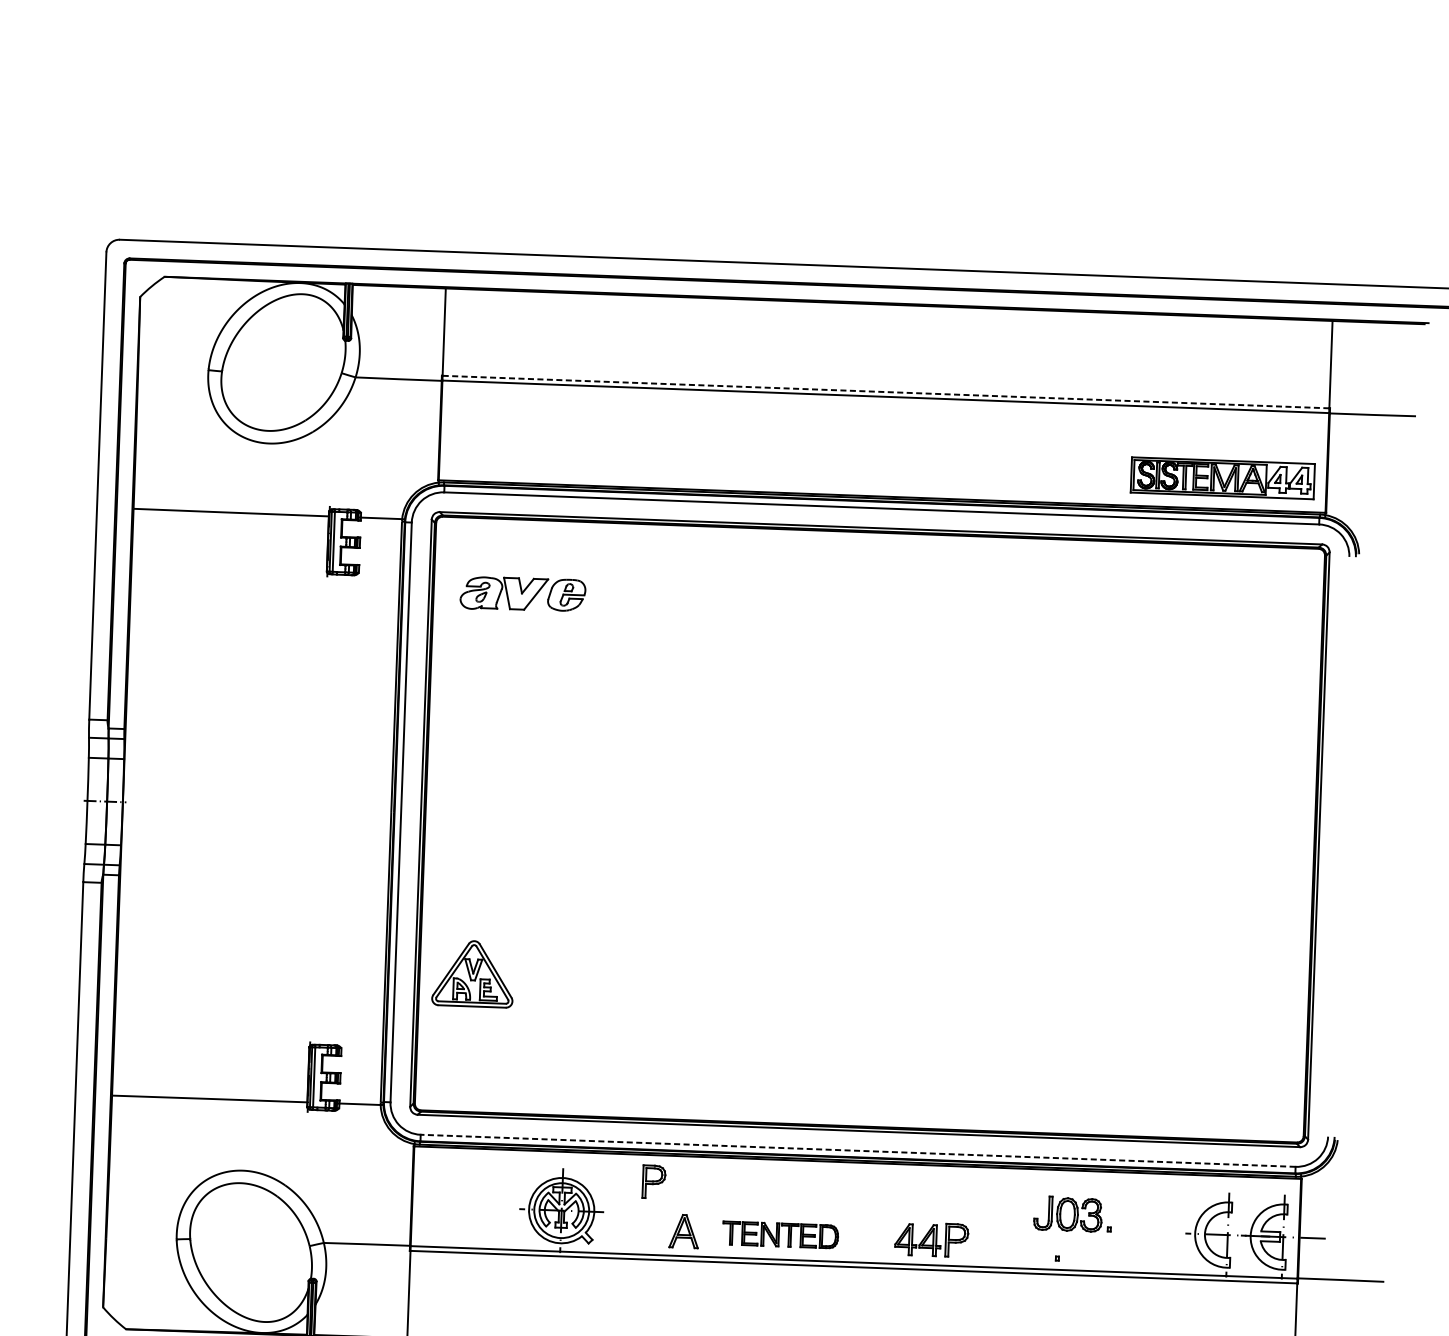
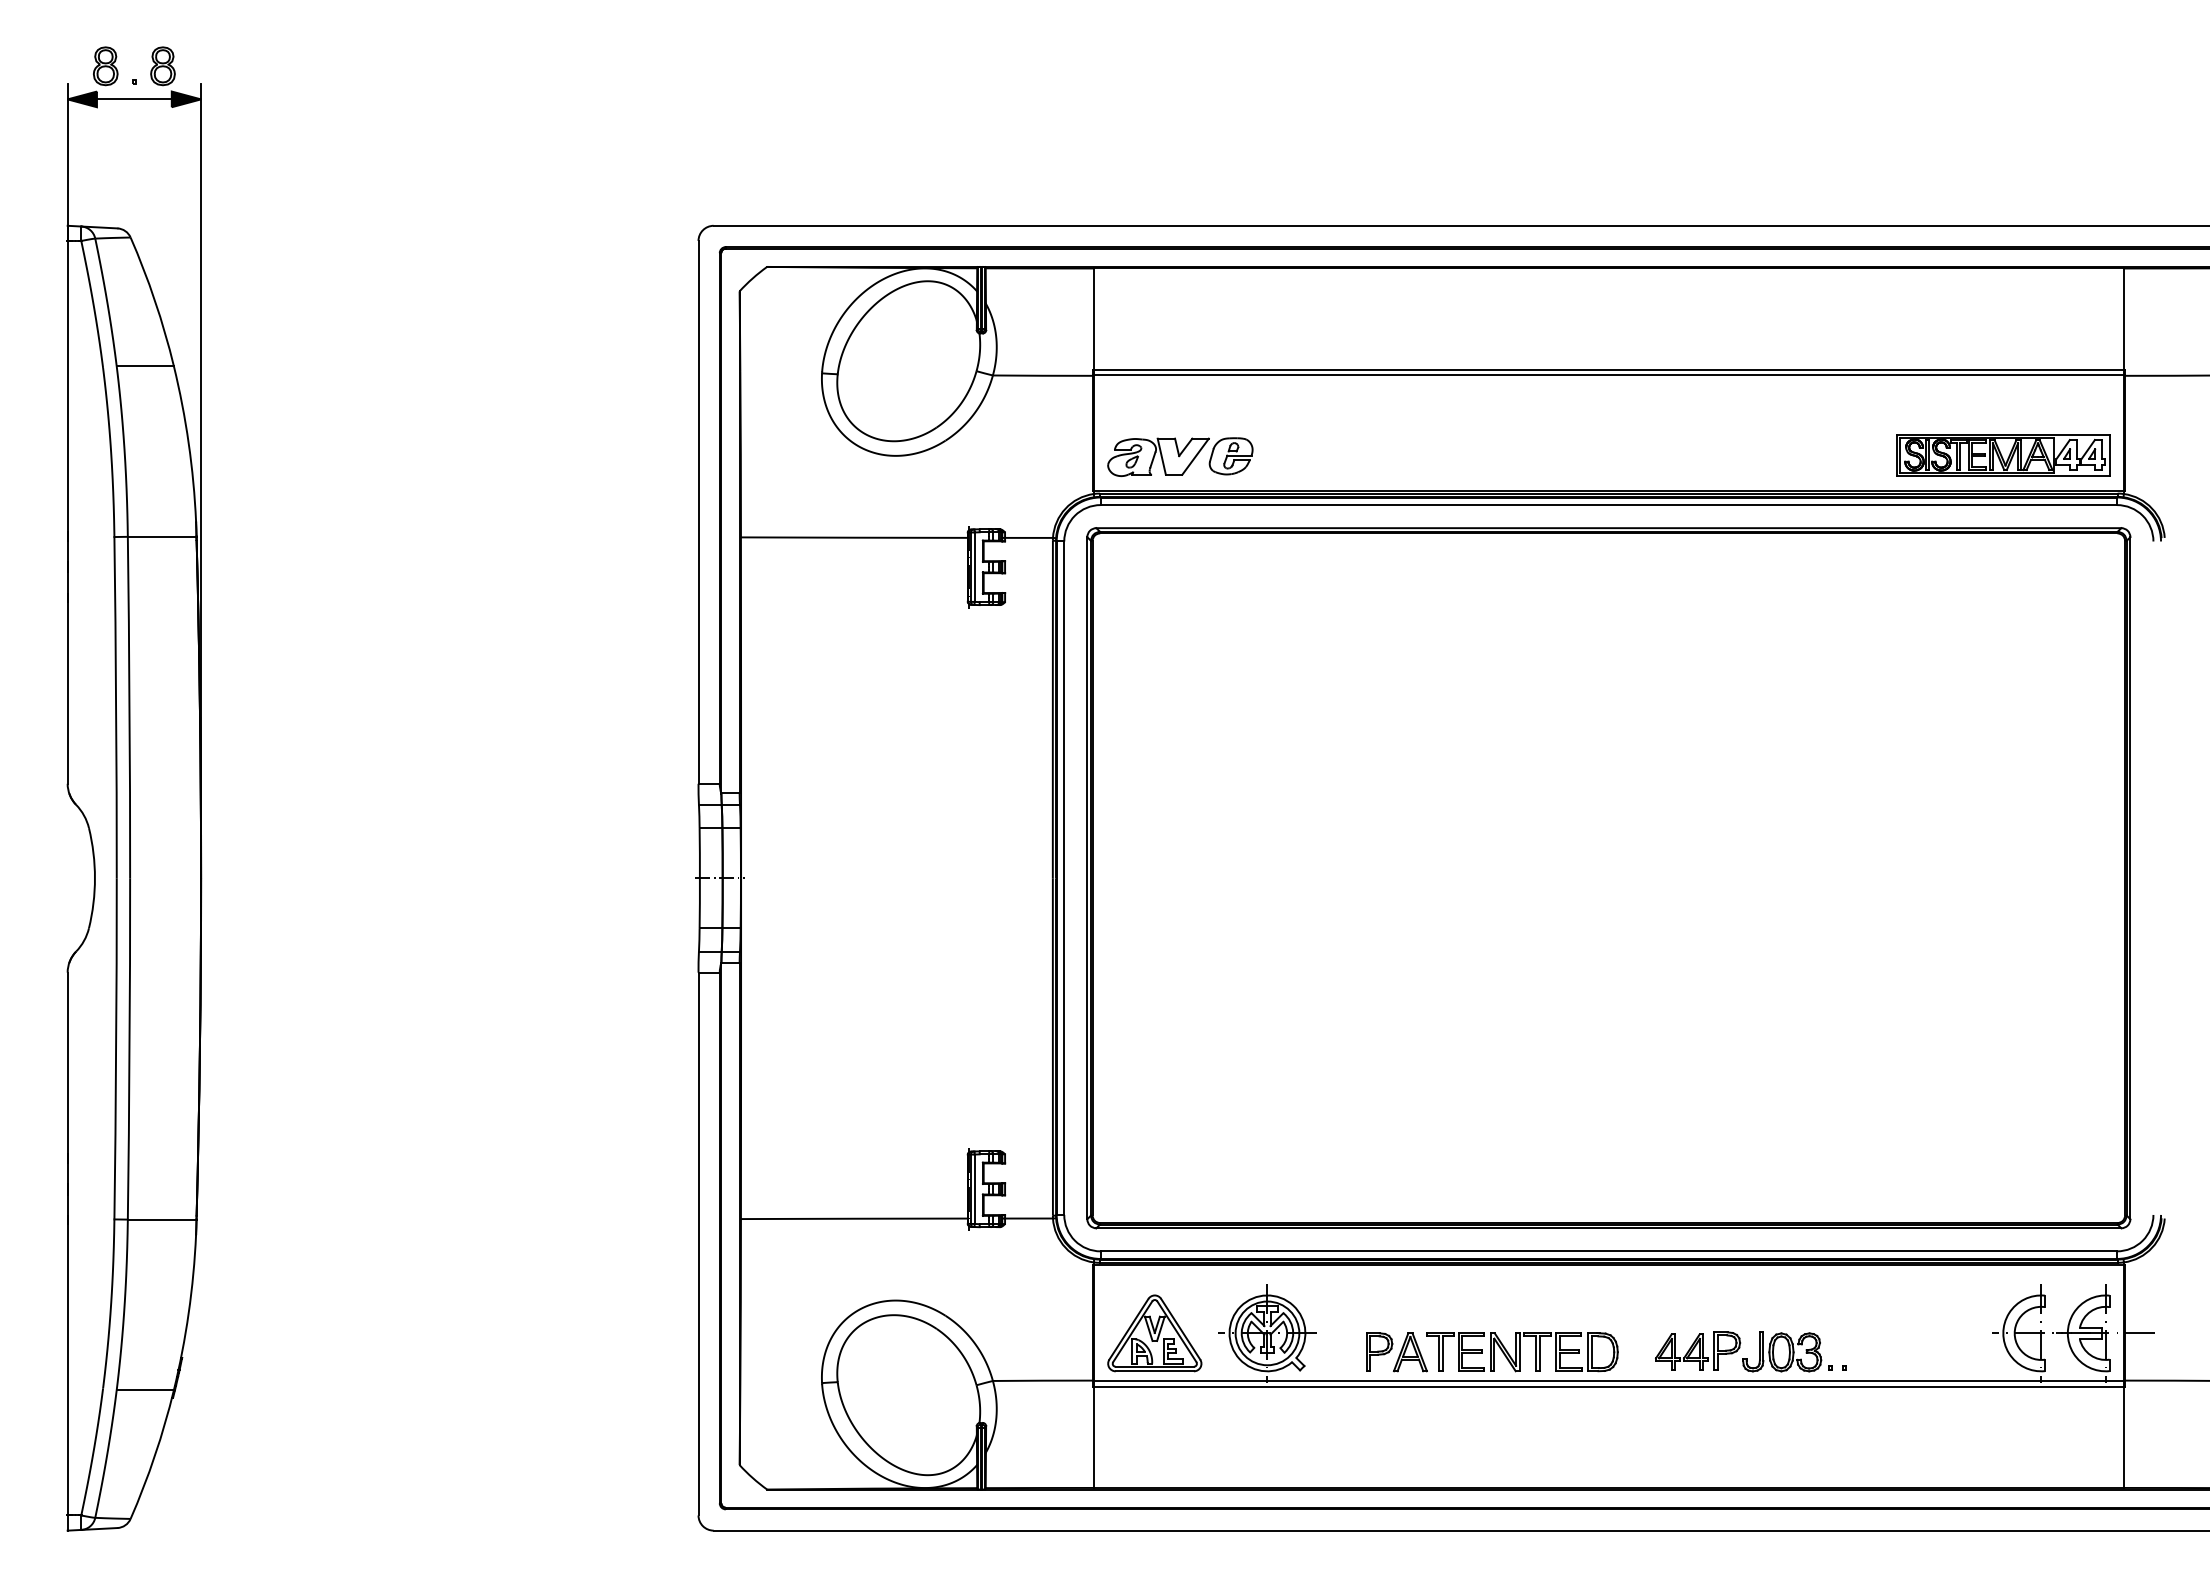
line: (885, 391) -> (1608, 369), dashed -> solid
part: (523, 593) -> (1180, 456), moved
part: (473, 973) -> (1154, 1333), moved
line: (857, 1150) -> (1608, 1251), dashed -> solid
part: (654, 1181) -> (1379, 1351), moved
part: (1072, 1213) -> (1787, 1351), moved
part: (780, 1235) -> (1522, 1352), size x1.43

